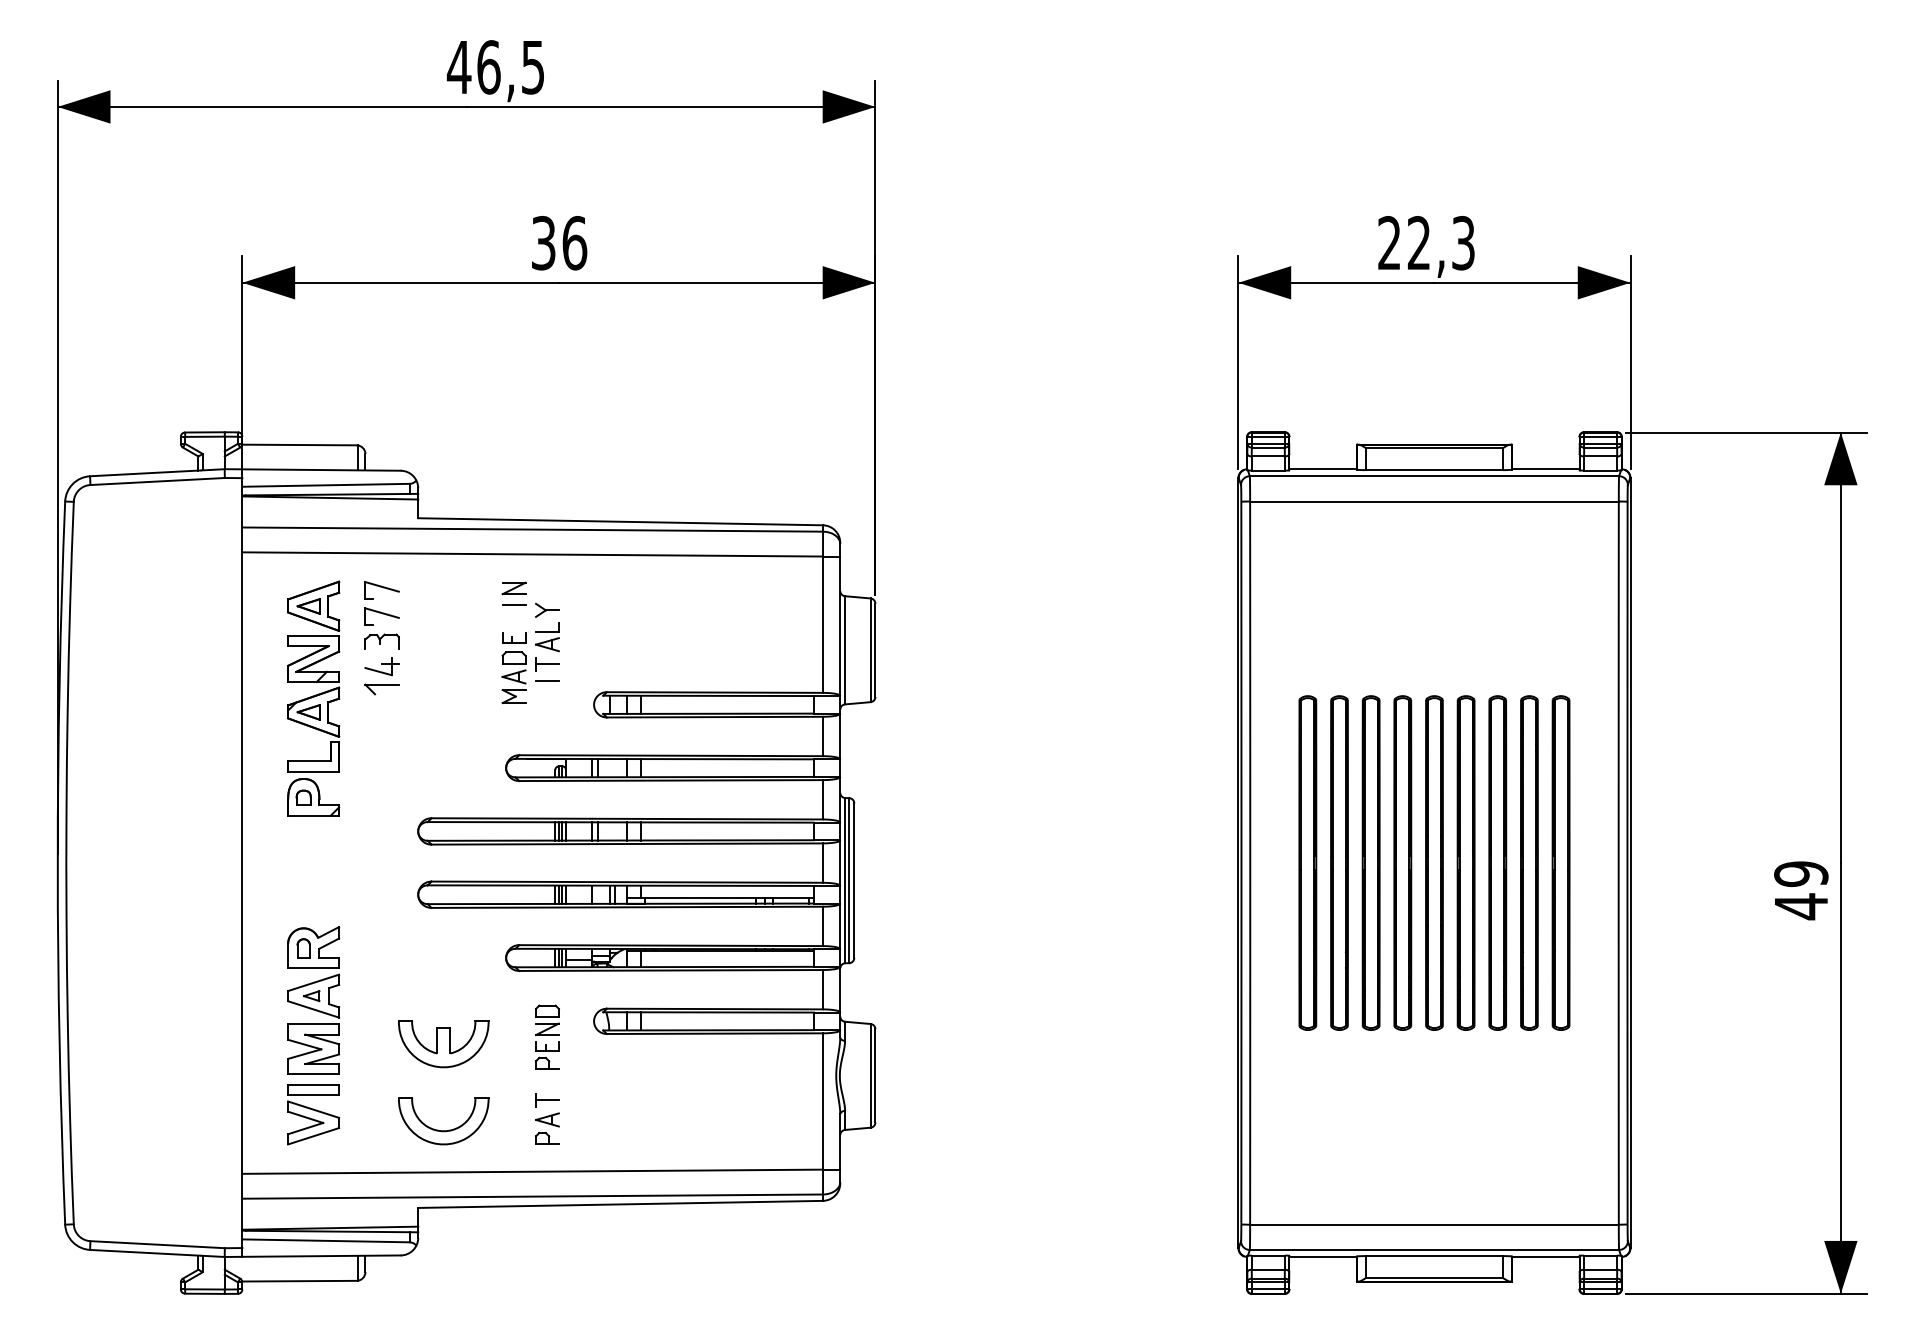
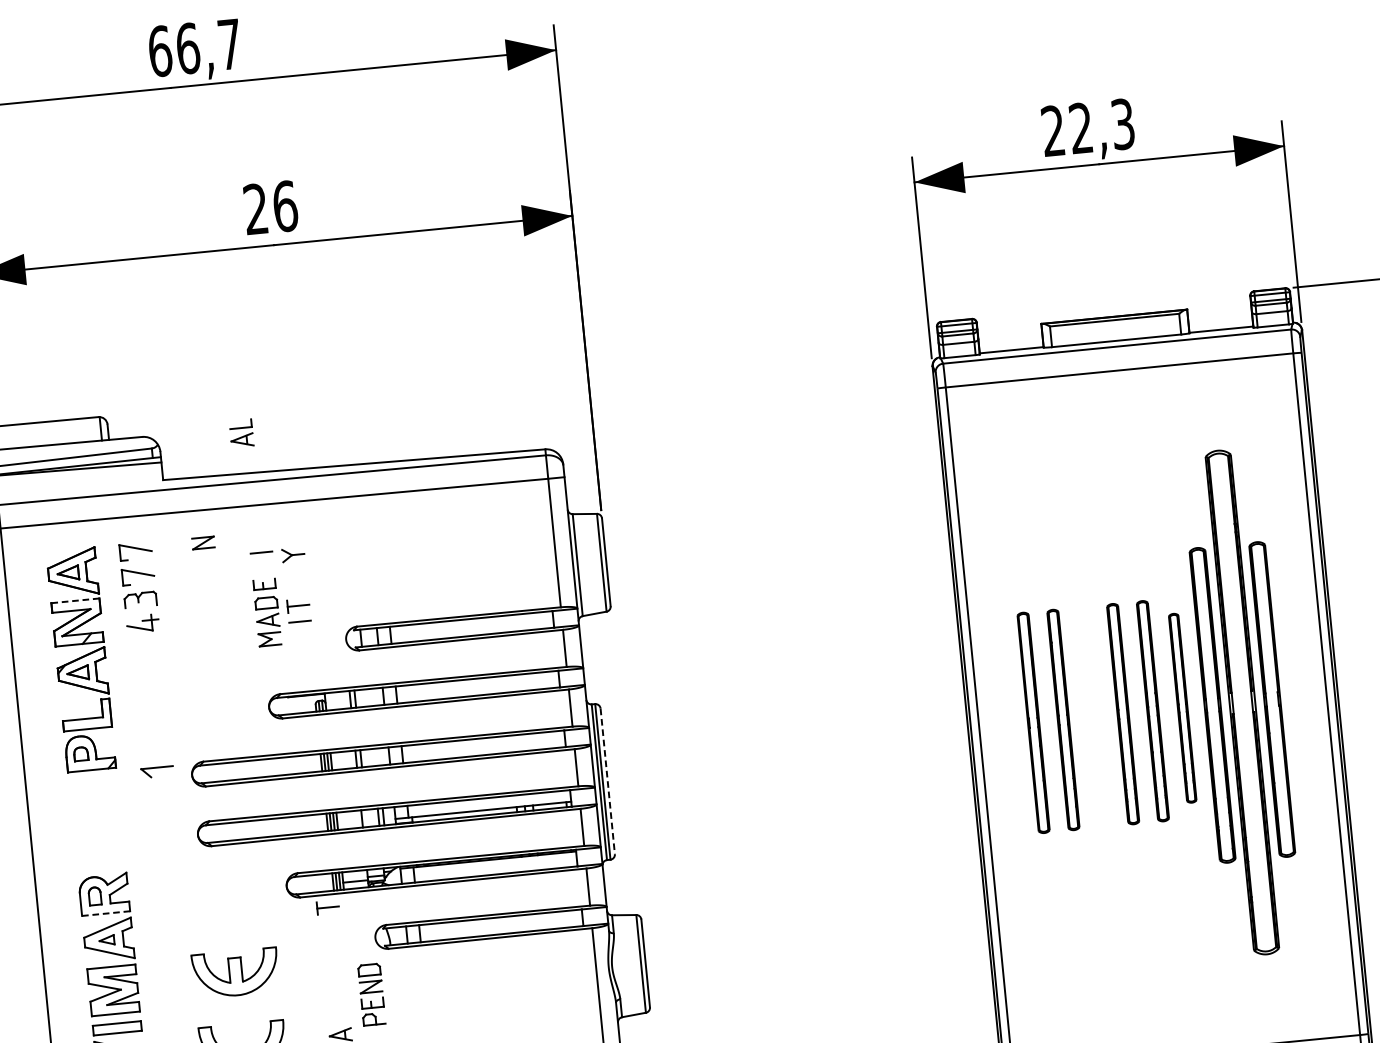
text: (495, 67) -> (194, 48), 46,5 -> 66,7
text: (543, 243) -> (255, 209), 36 -> 26
part: (513, 588) -> (202, 543), moved
line: (314, 636) -> (76, 601), solid -> dashed
part: (547, 637) -> (241, 433), moved
part: (381, 689) -> (156, 772), moved
part: (1307, 862) -> (1033, 722), size x0.7
part: (1339, 862) -> (1063, 719), size x0.7
part: (1370, 862) -> (1092, 716), removed
part: (1402, 862) -> (1122, 713), size x0.7
part: (1434, 862) -> (1152, 710), size x0.7
part: (1465, 862) -> (1182, 707), size x0.6
part: (1529, 862) -> (1242, 701), size x1.6
line: (854, 881) -> (607, 782), solid -> dashed
line: (313, 967) -> (105, 913), solid -> dashed
part: (547, 1036) -> (371, 993), moved
part: (547, 1100) -> (328, 907), moved

